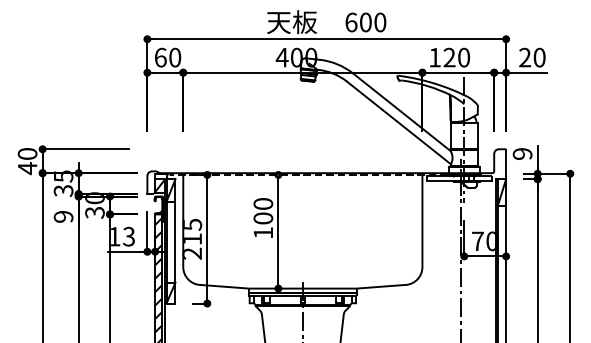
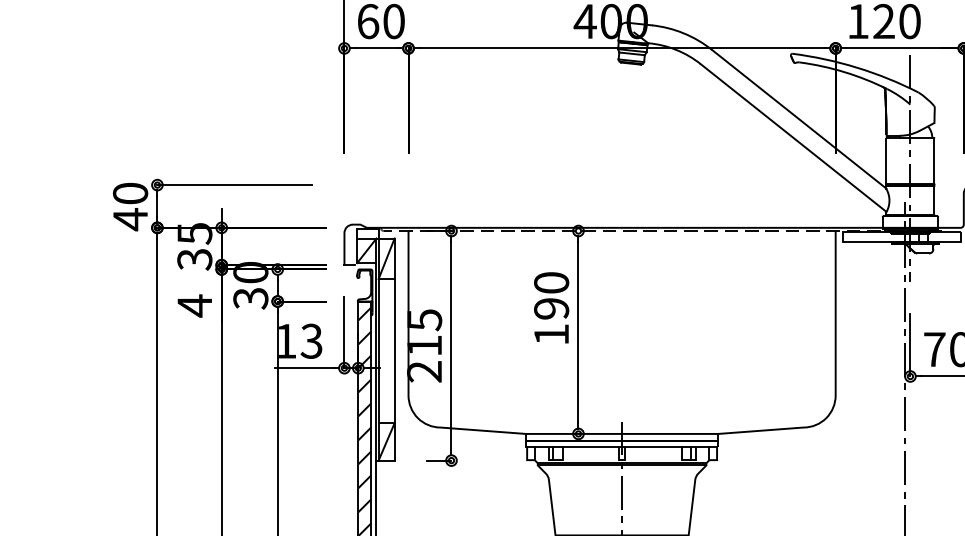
text: (63, 216) -> (194, 305), 9 -> 4
text: (263, 218) -> (551, 308), 100 -> 190

